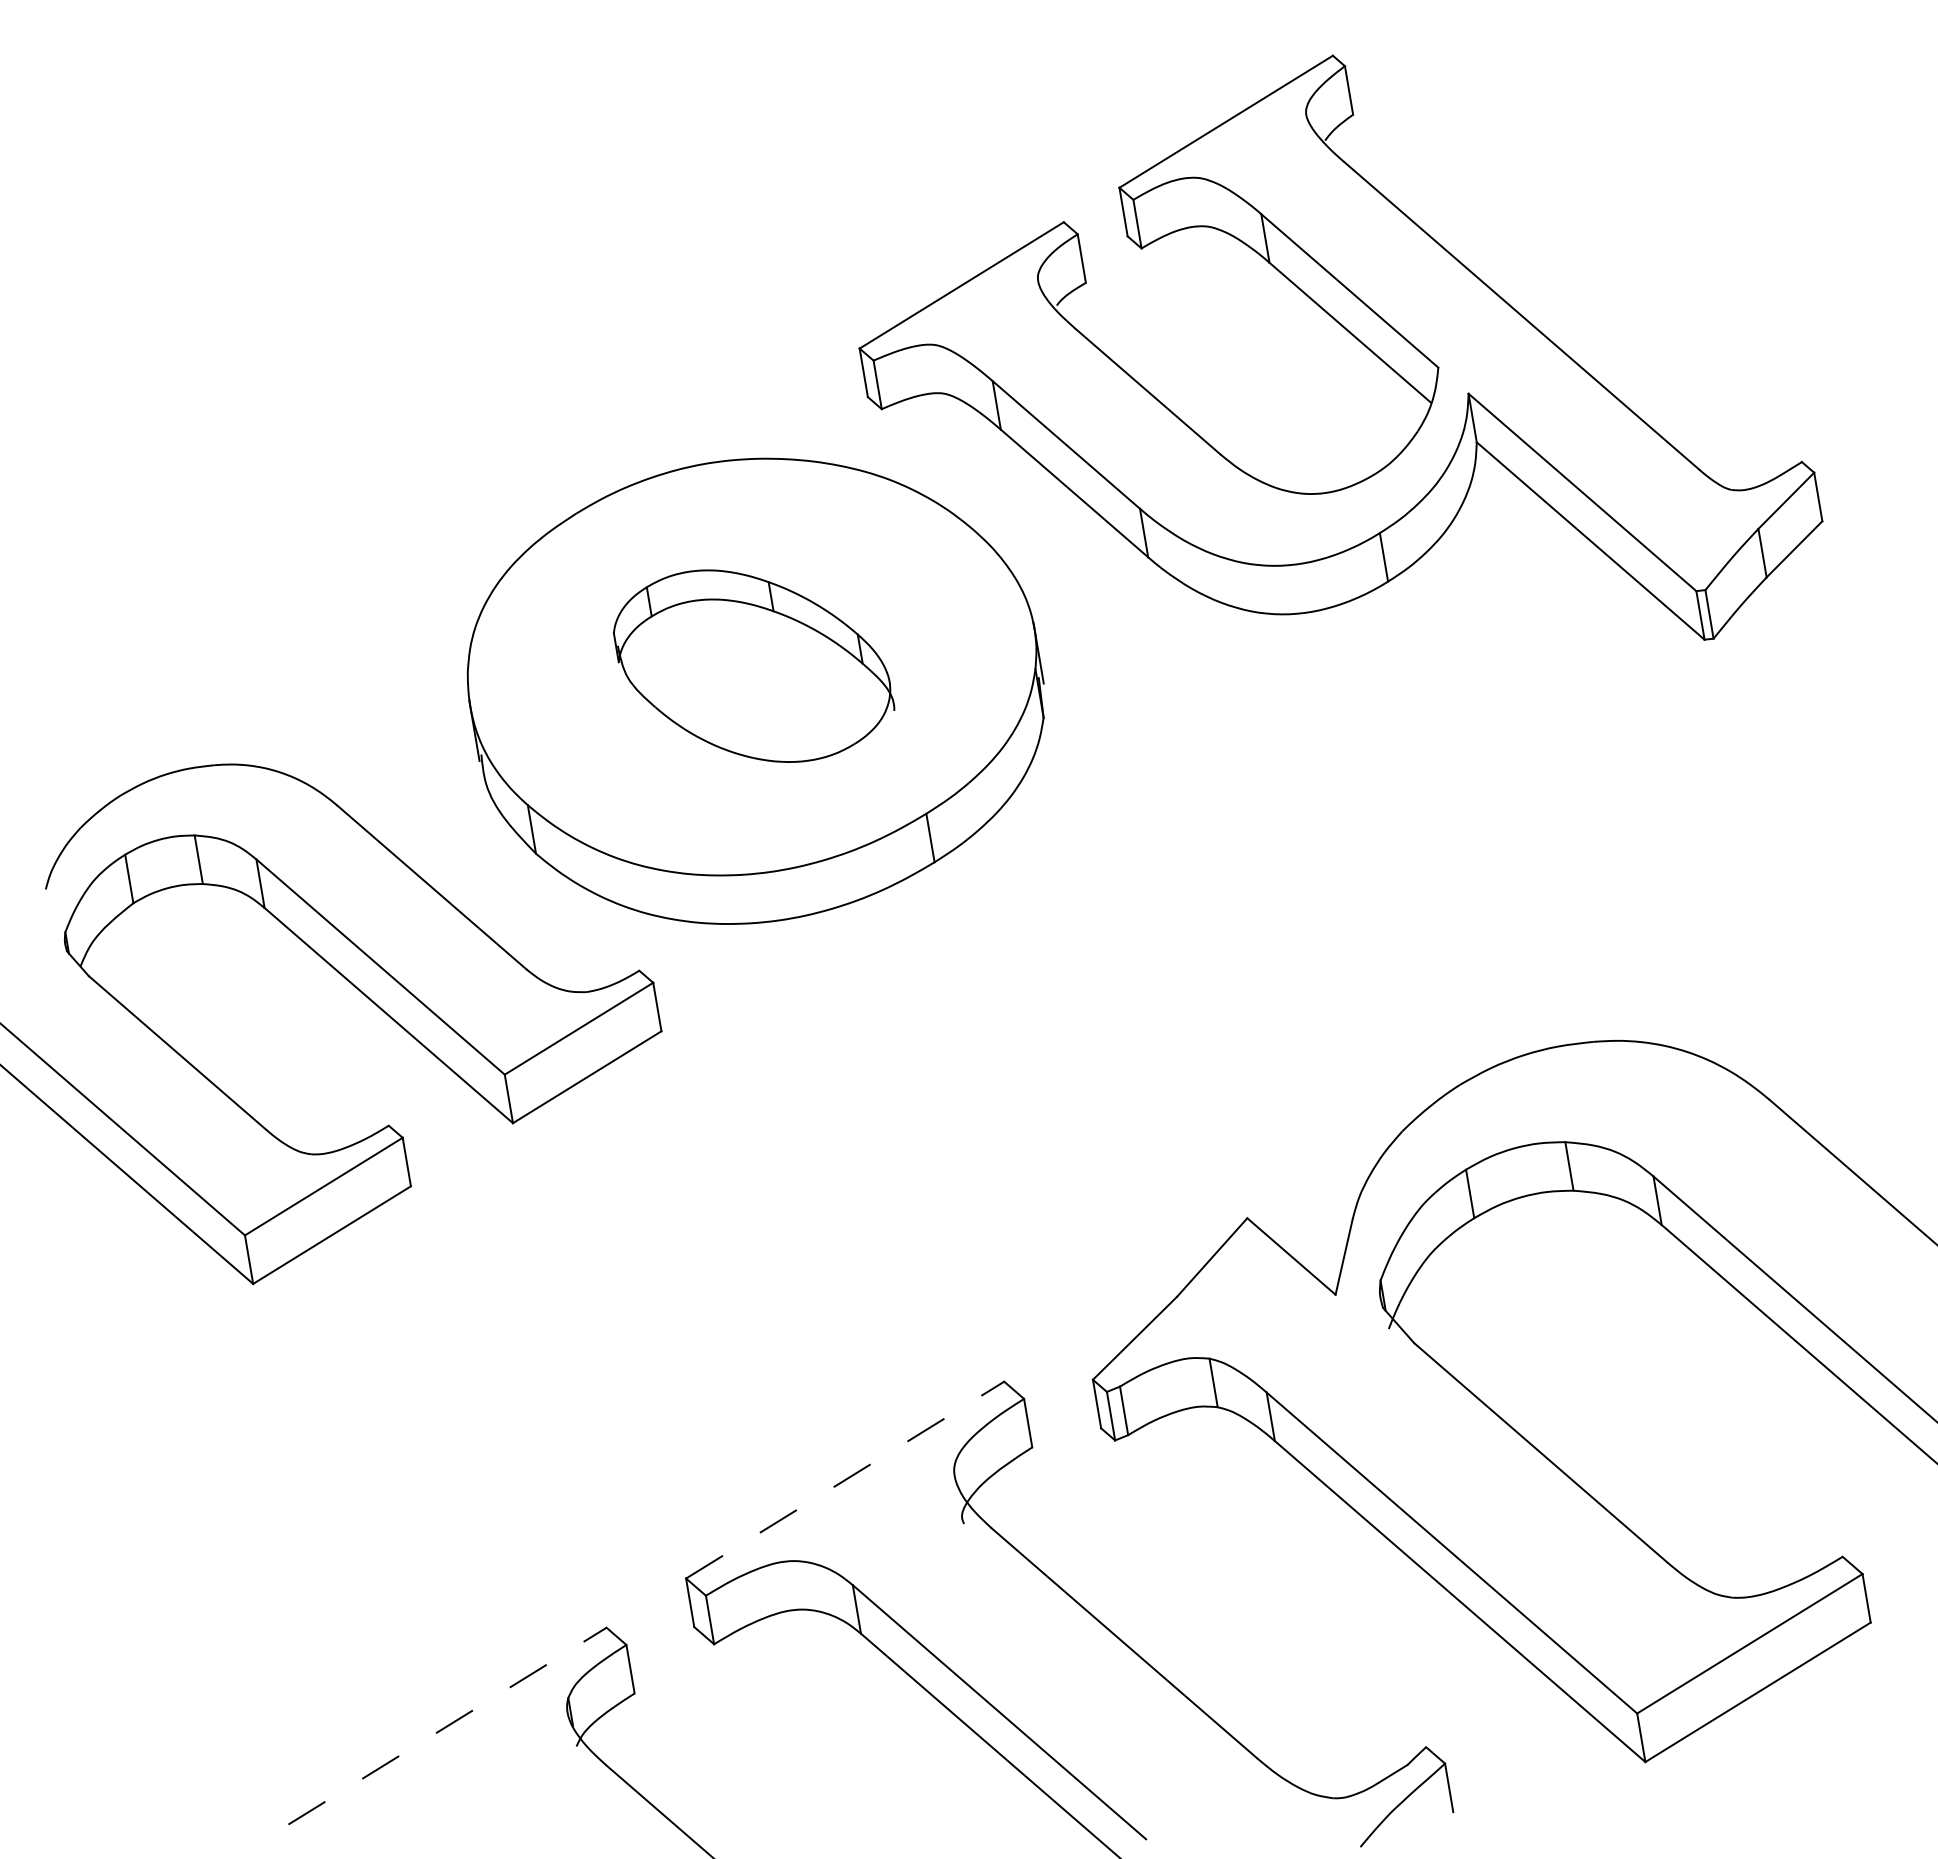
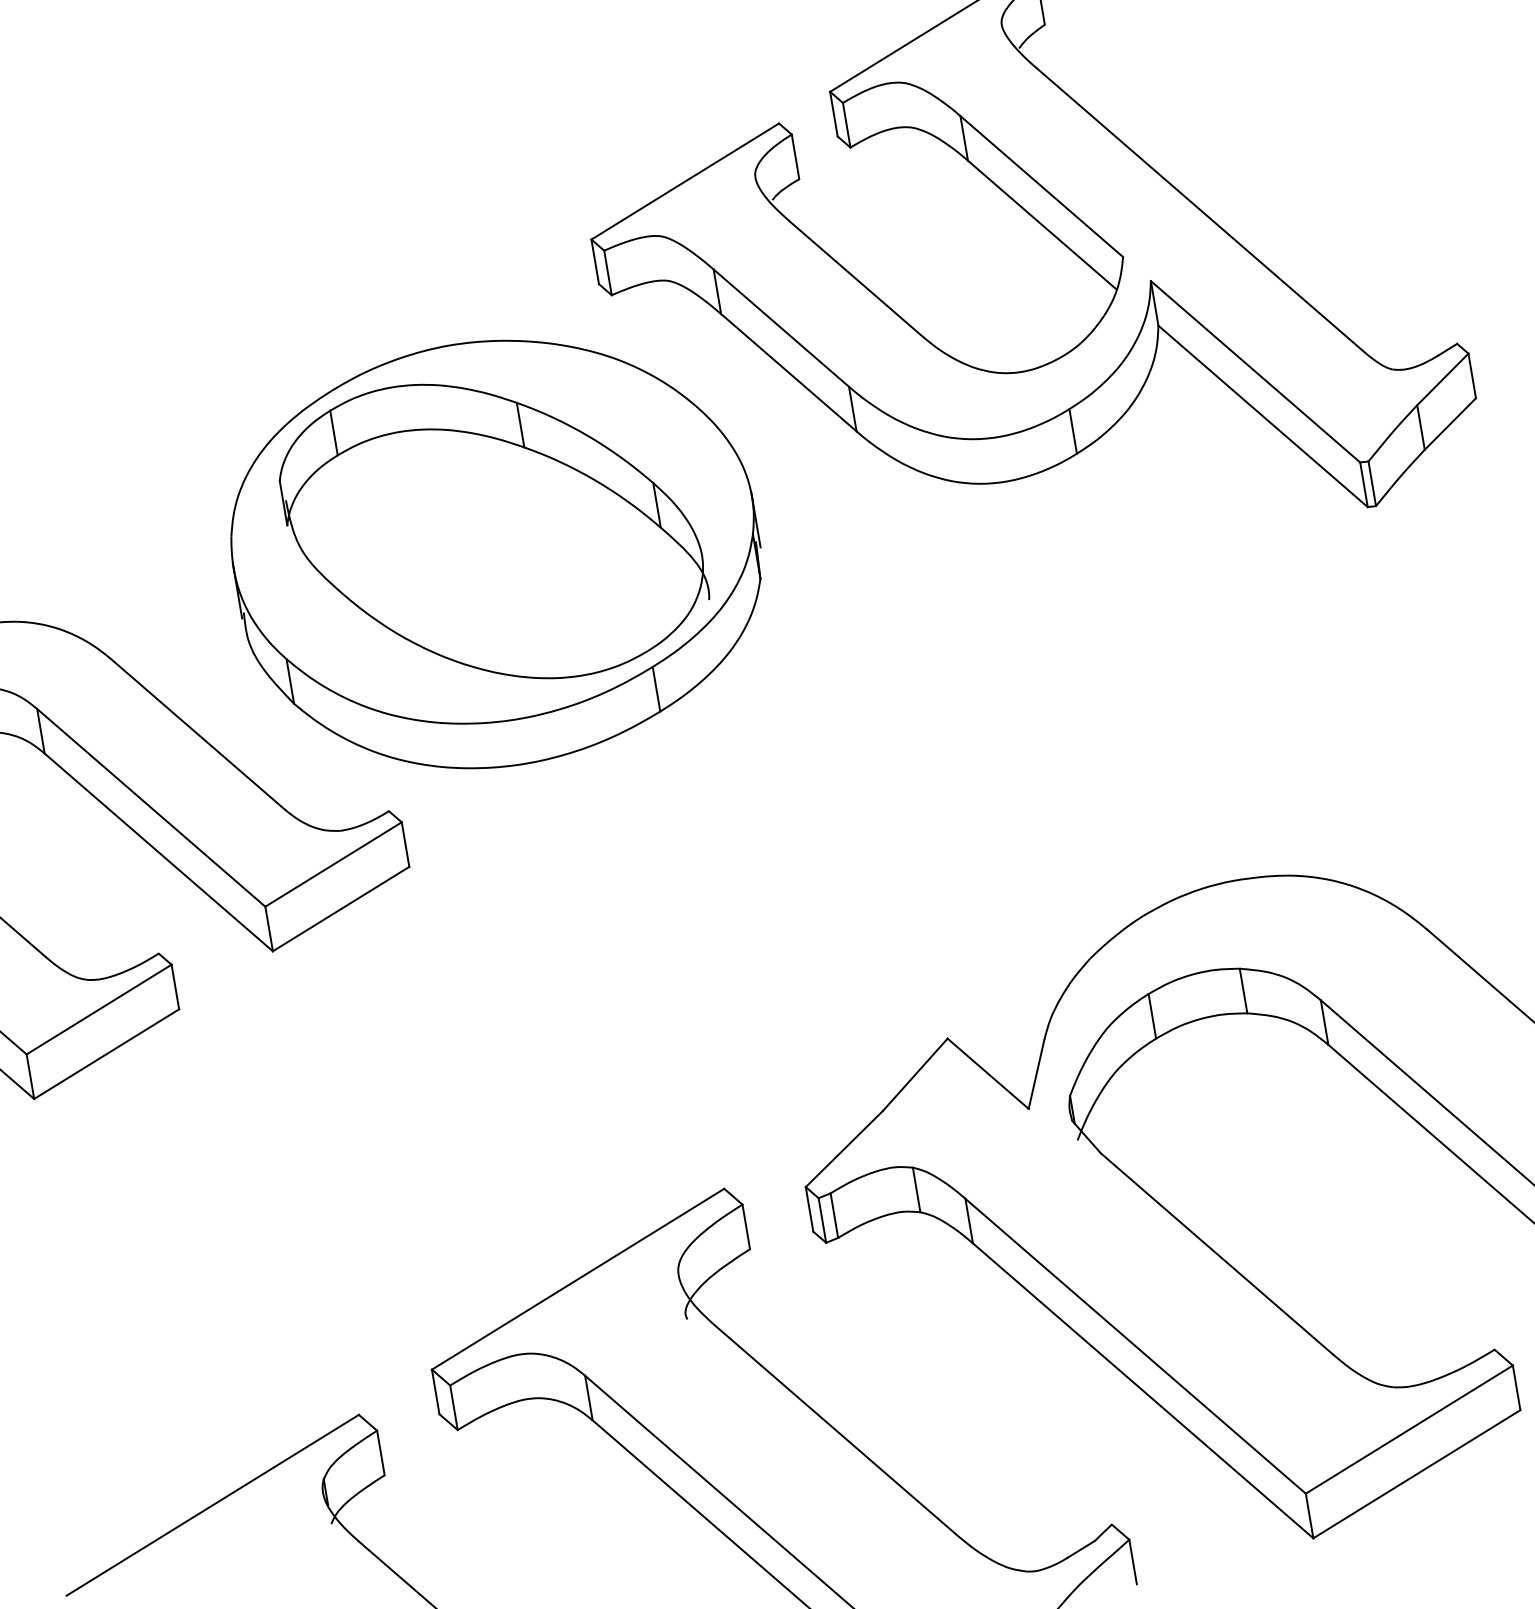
part: (753, 665) -> (493, 530), size x1.67
line: (845, 1479) -> (578, 1278), dashed -> solid
line: (447, 1725) -> (212, 1504), dashed -> solid

